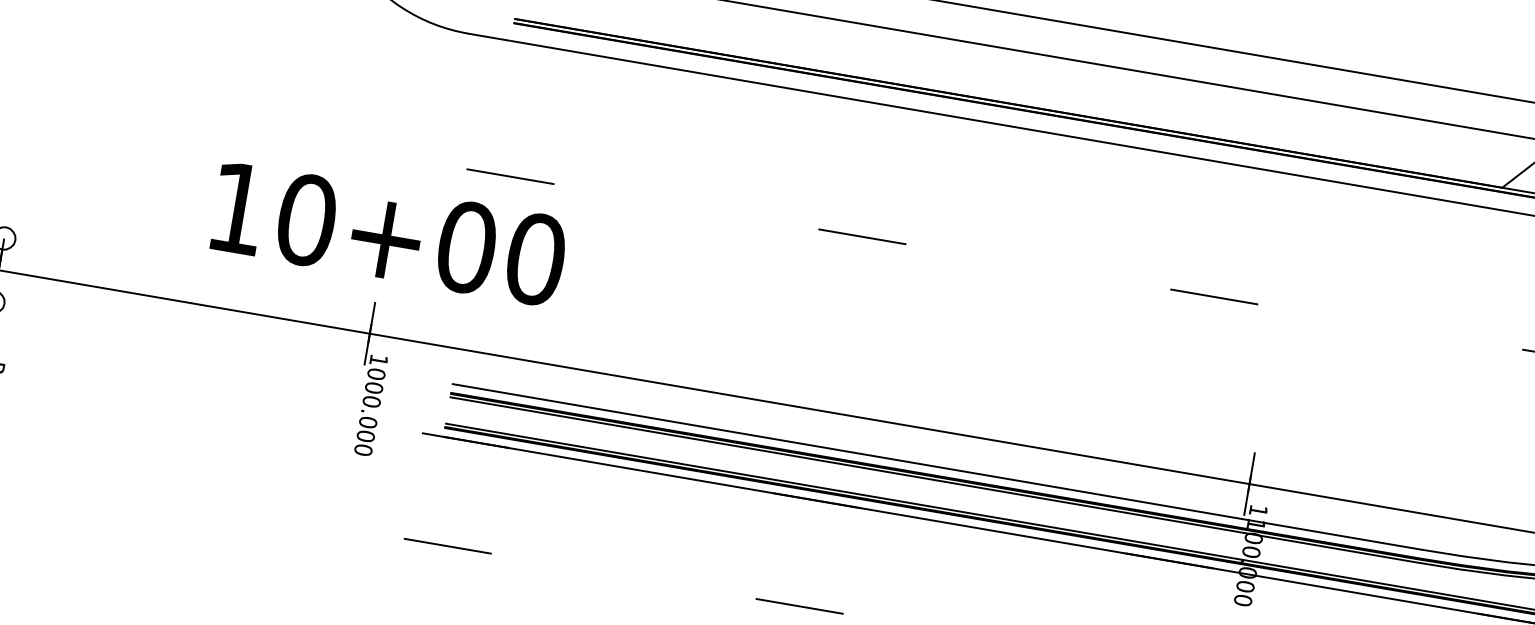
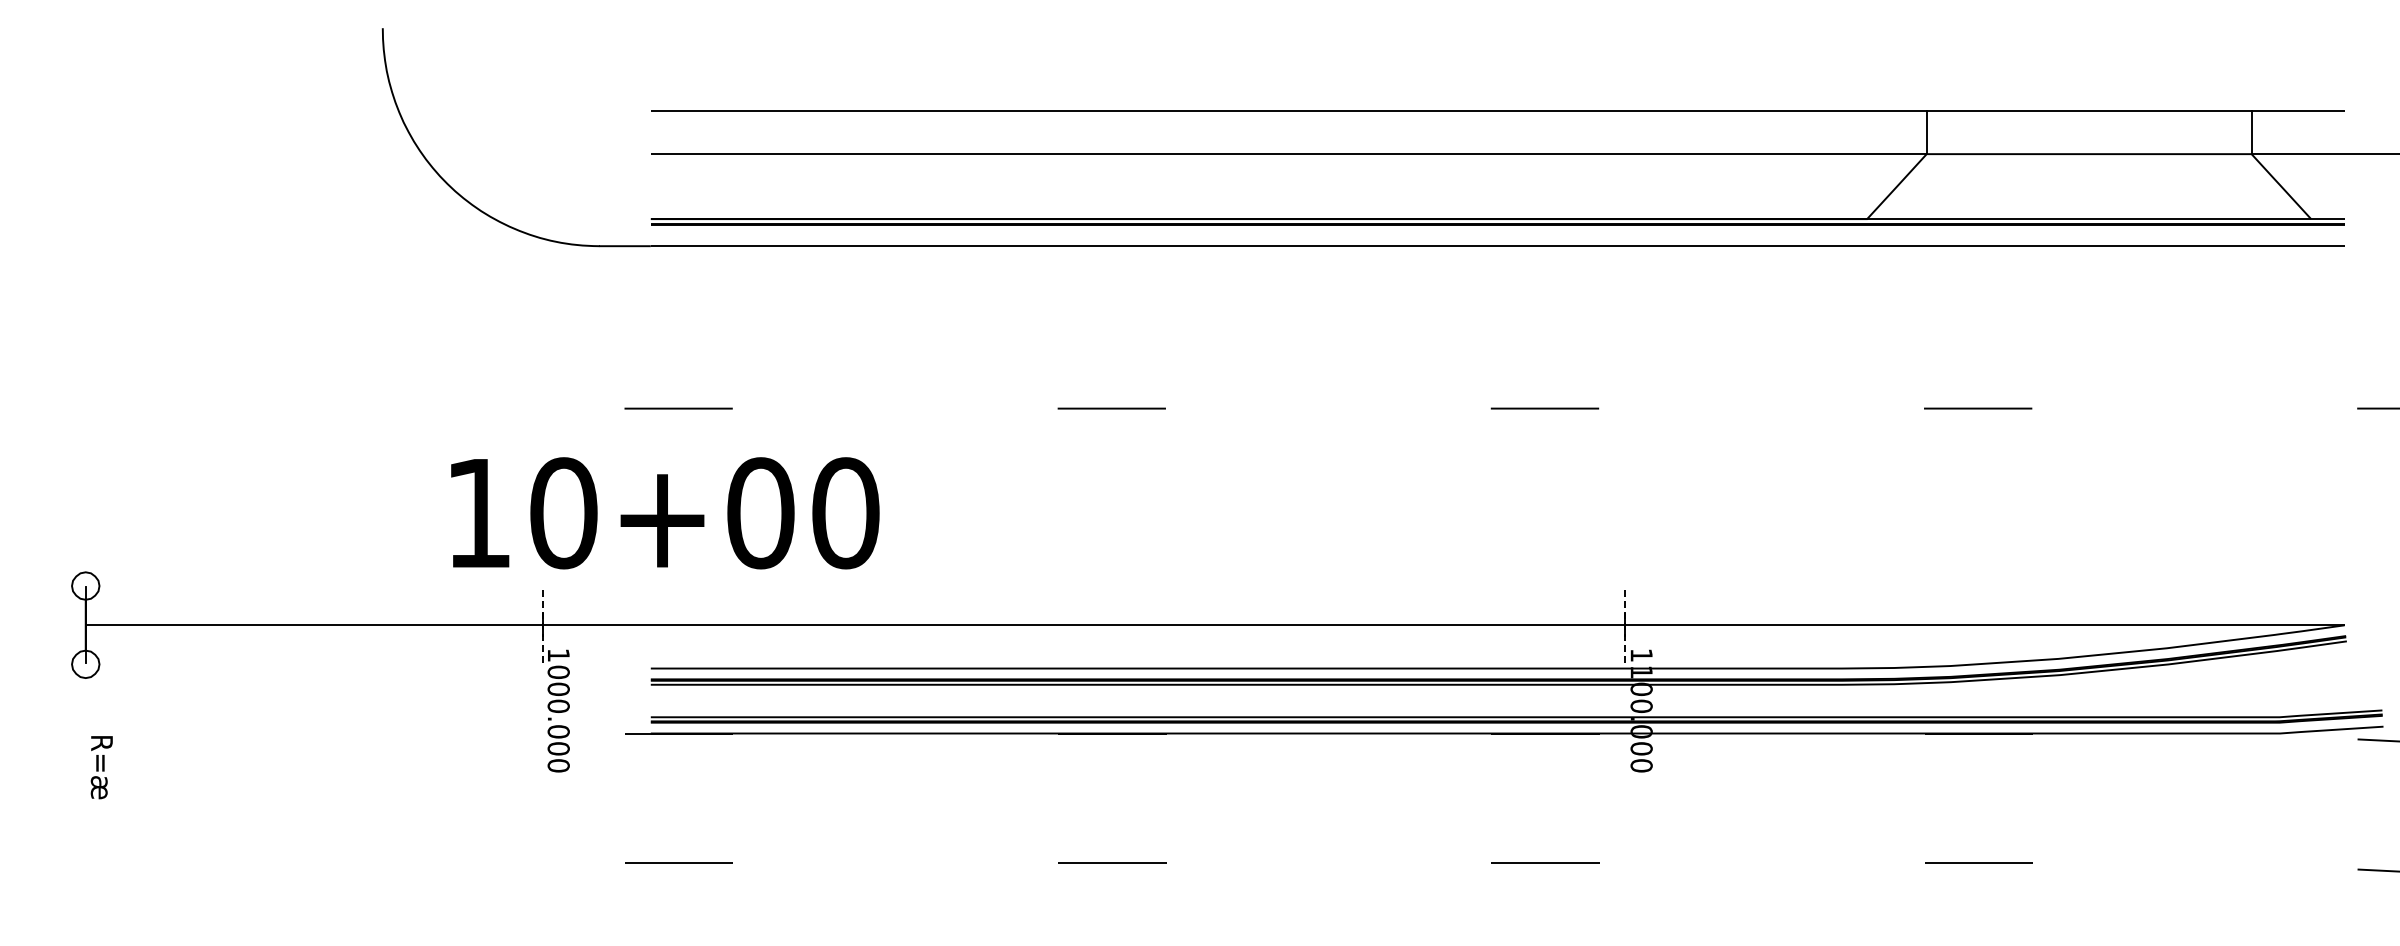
text: (389, 234) -> (665, 513), moved
line: (369, 333) -> (542, 625), solid -> dashed
line: (1249, 484) -> (1625, 625), solid -> dashed

